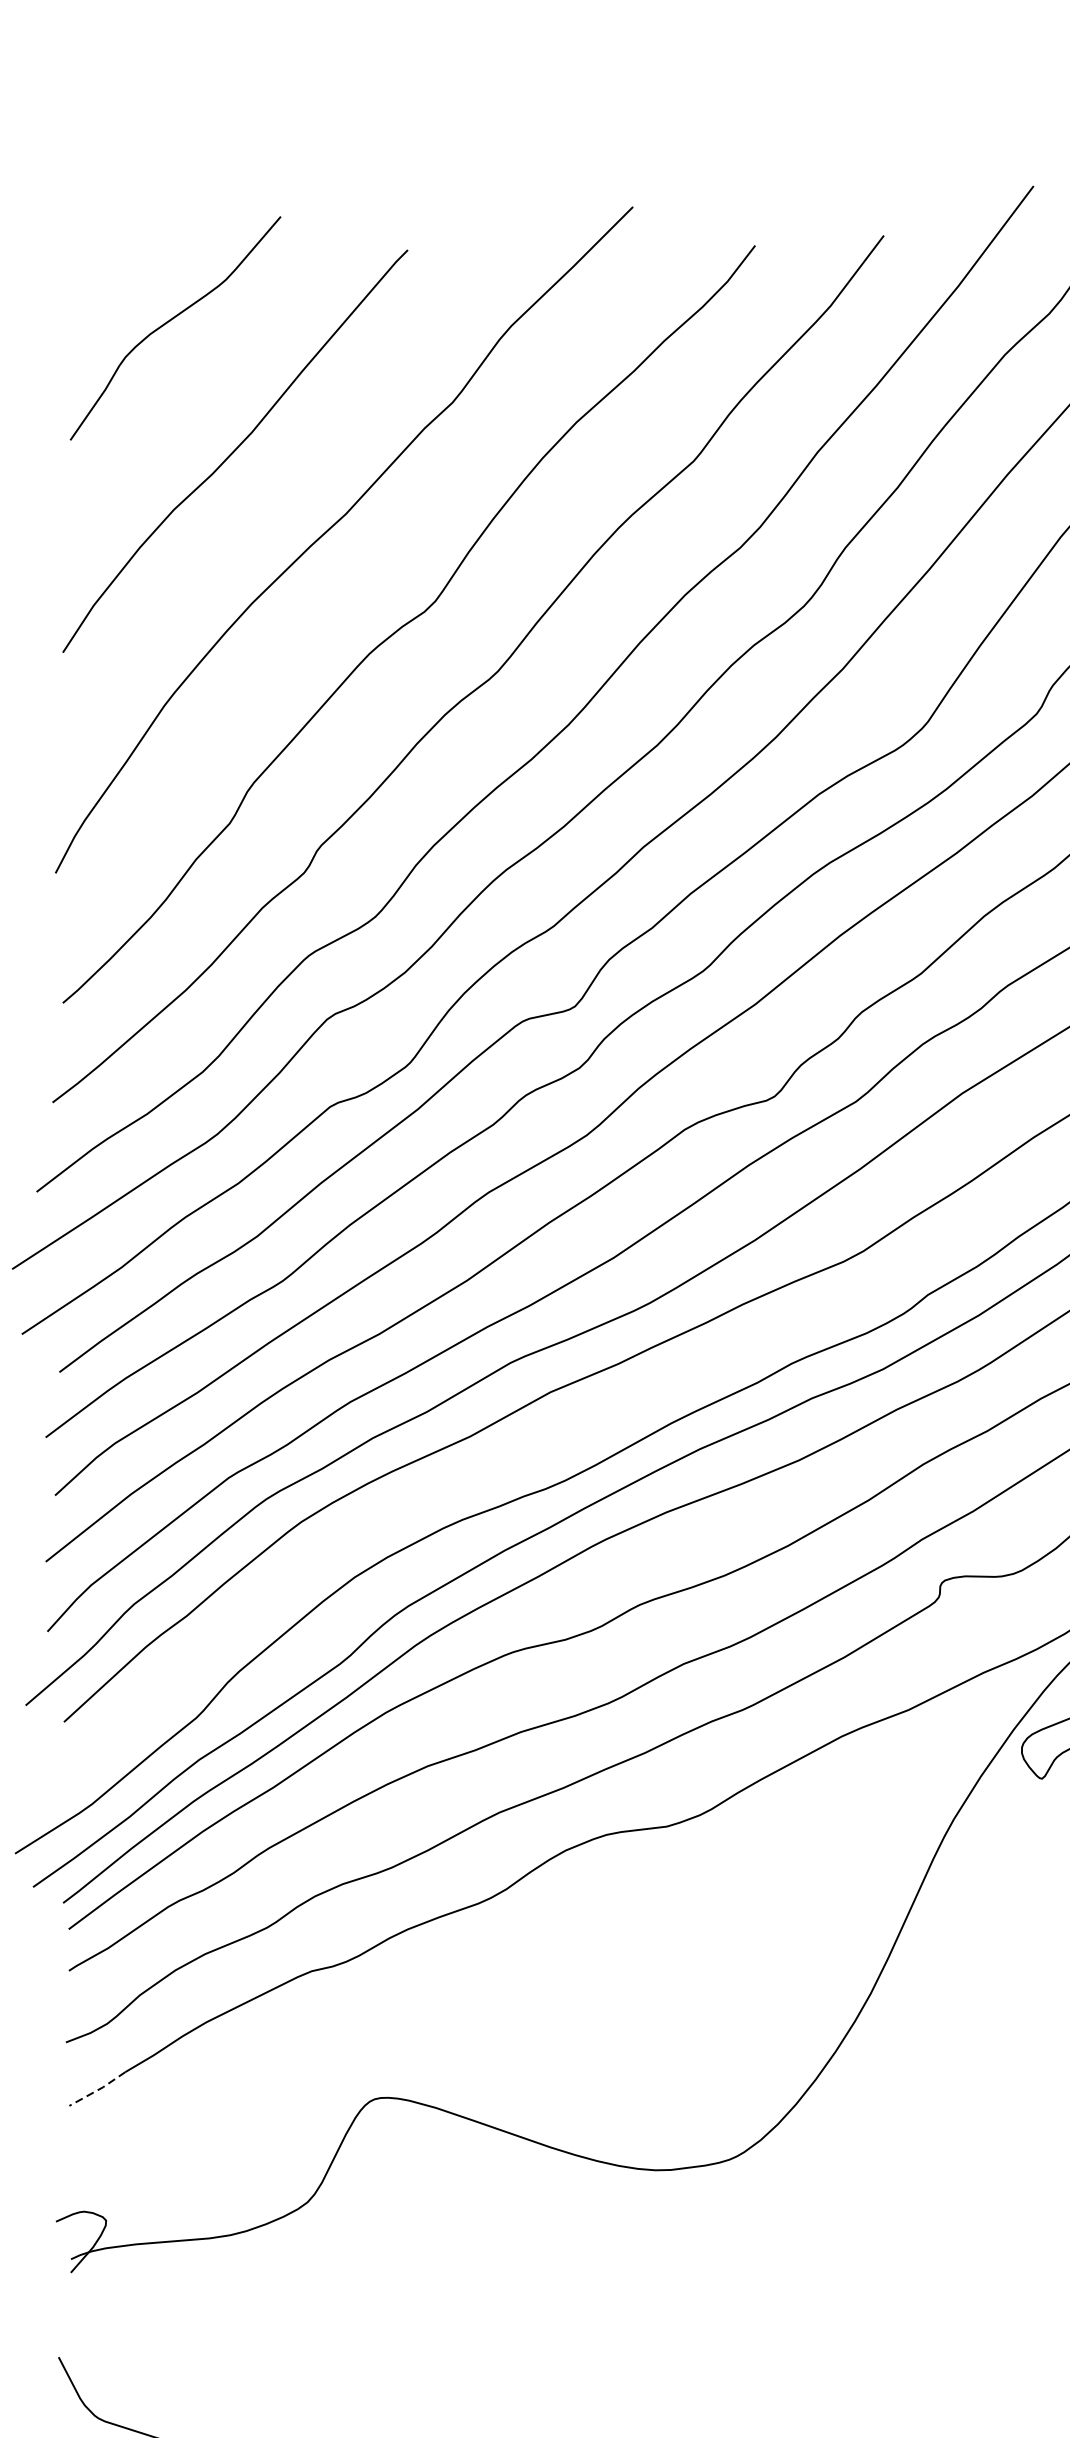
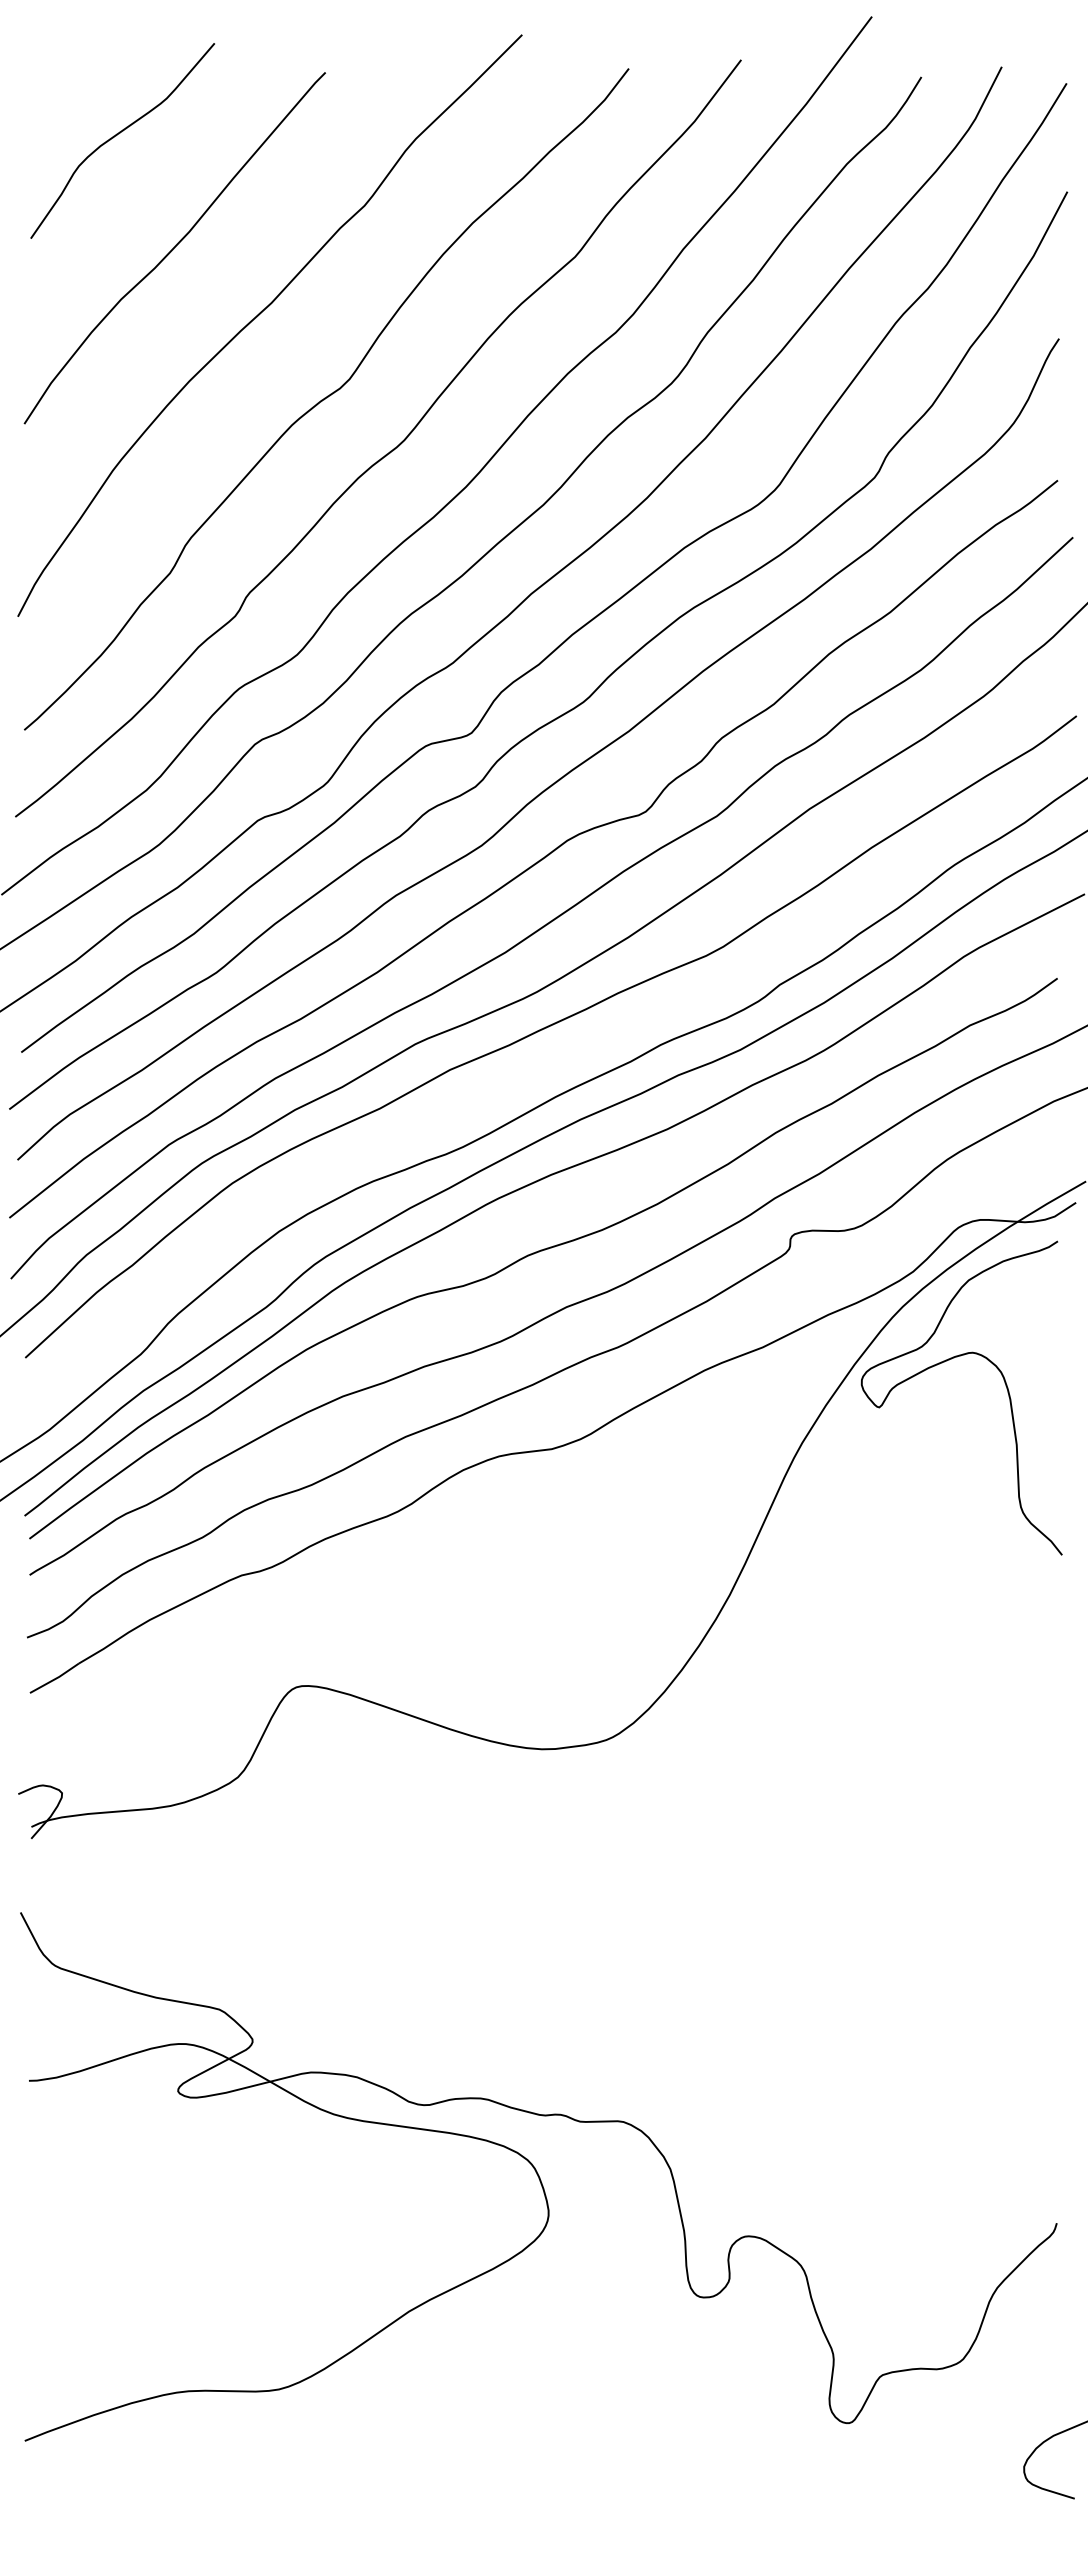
line: (98, 2090) -> (55, 1679), dashed -> solid

